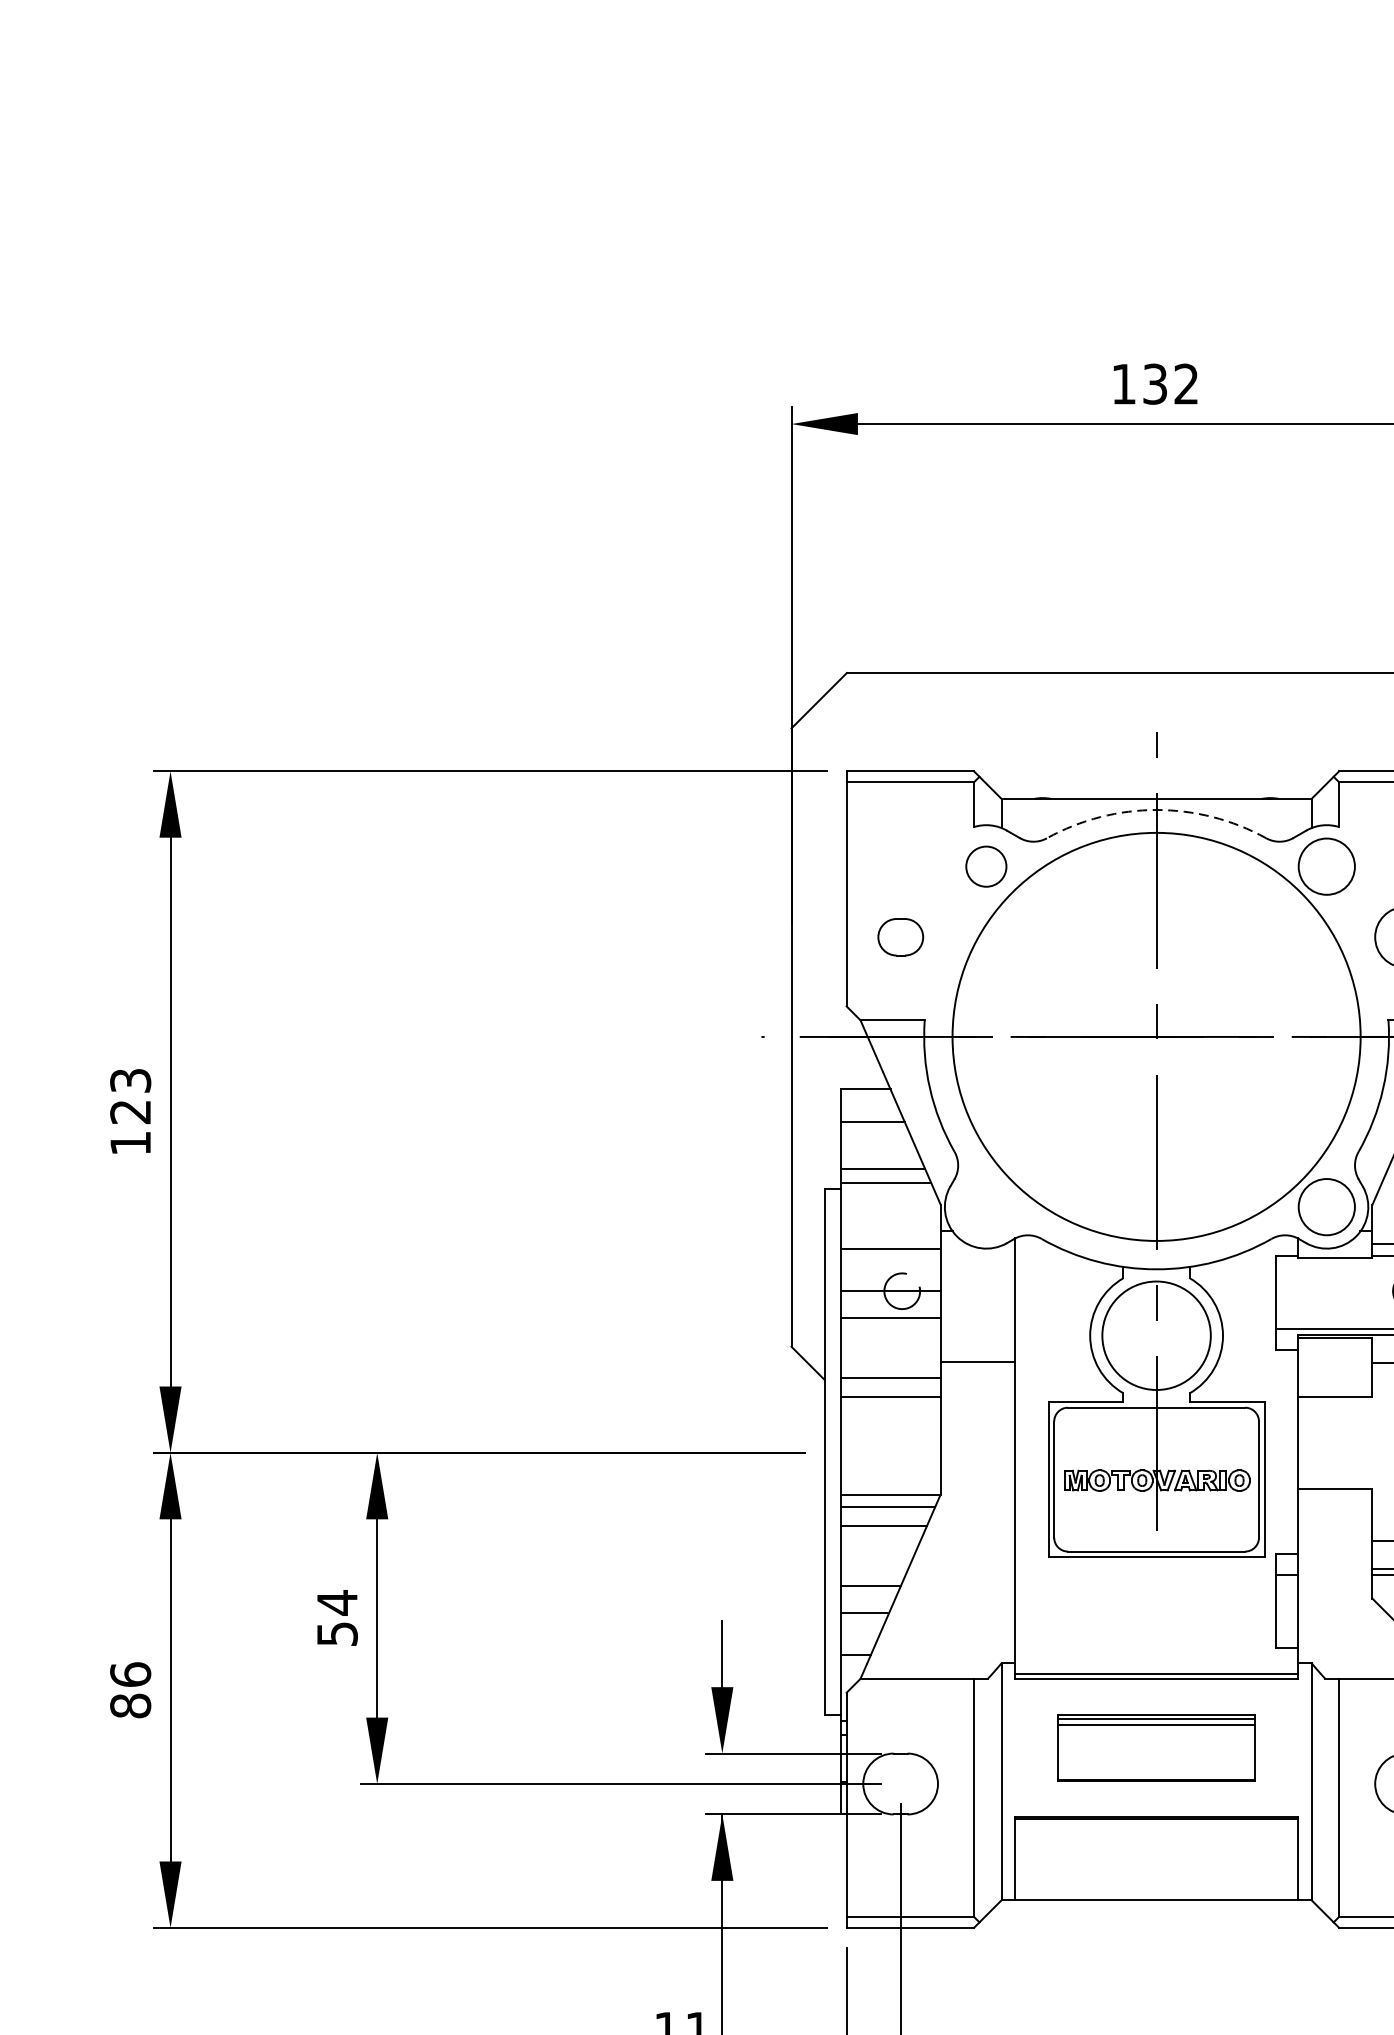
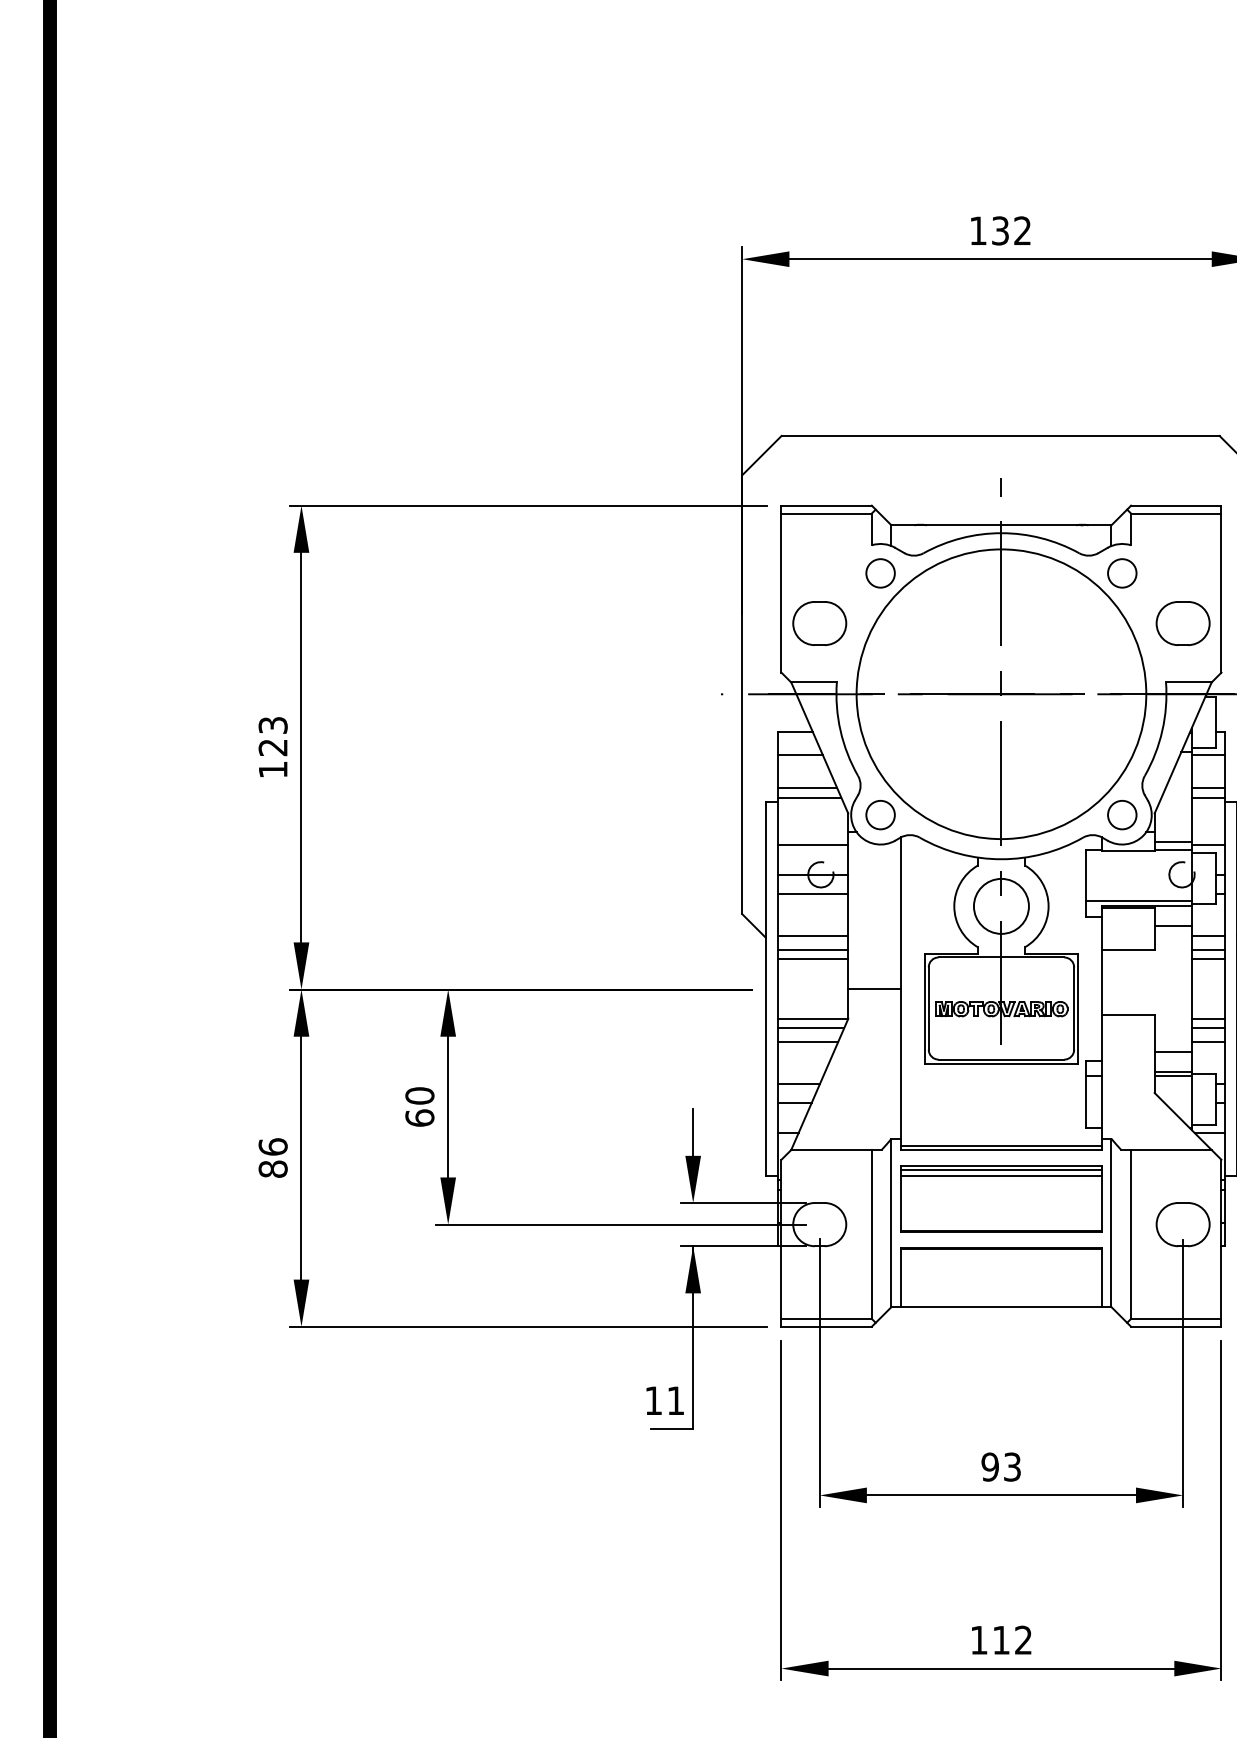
arc: (1156, 810) -> (1001, 533), dashed -> solid
circle: (1327, 866) -> (1122, 573), size x0.71
part: (900, 937) -> (819, 623), size x1.67
circle: (1327, 1206) -> (1122, 814), size x0.71
circle: (986, 1207) -> (880, 815), added
circle: (1155, 1334) -> (1000, 905), size x0.71
line: (977, 1361) -> (874, 988), moved
line: (890, 1409) -> (812, 958), added
text: (336, 1617) -> (419, 1106), 54 -> 60
part: (1156, 1747) -> (1001, 1198), size x1.43

